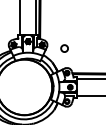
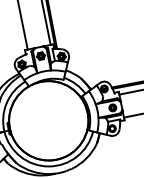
circle: (64, 48) -> (93, 55), removed

